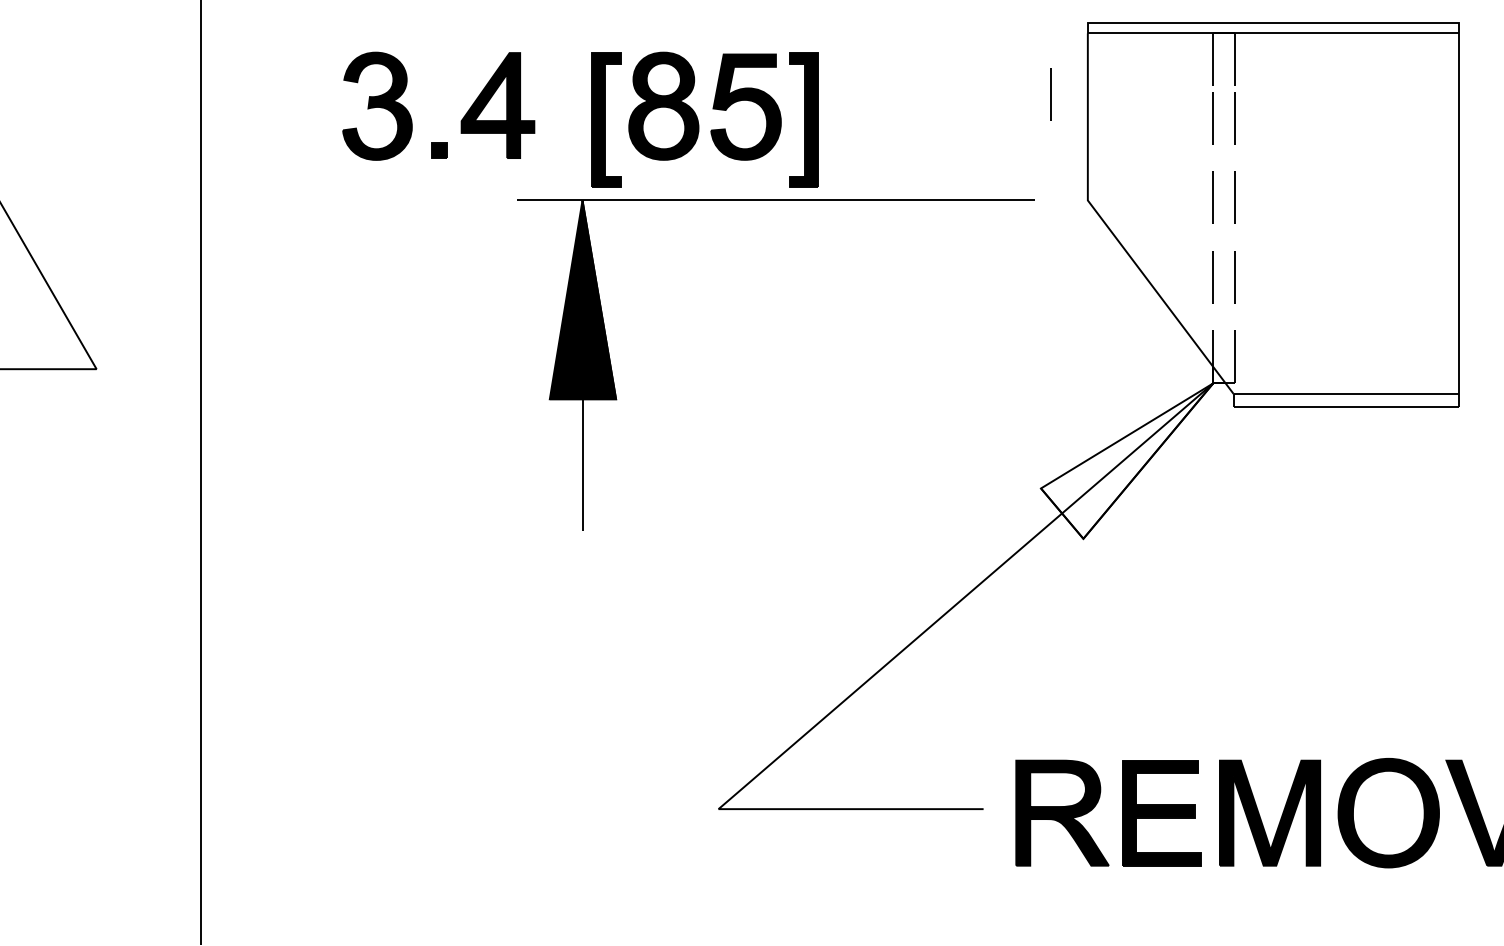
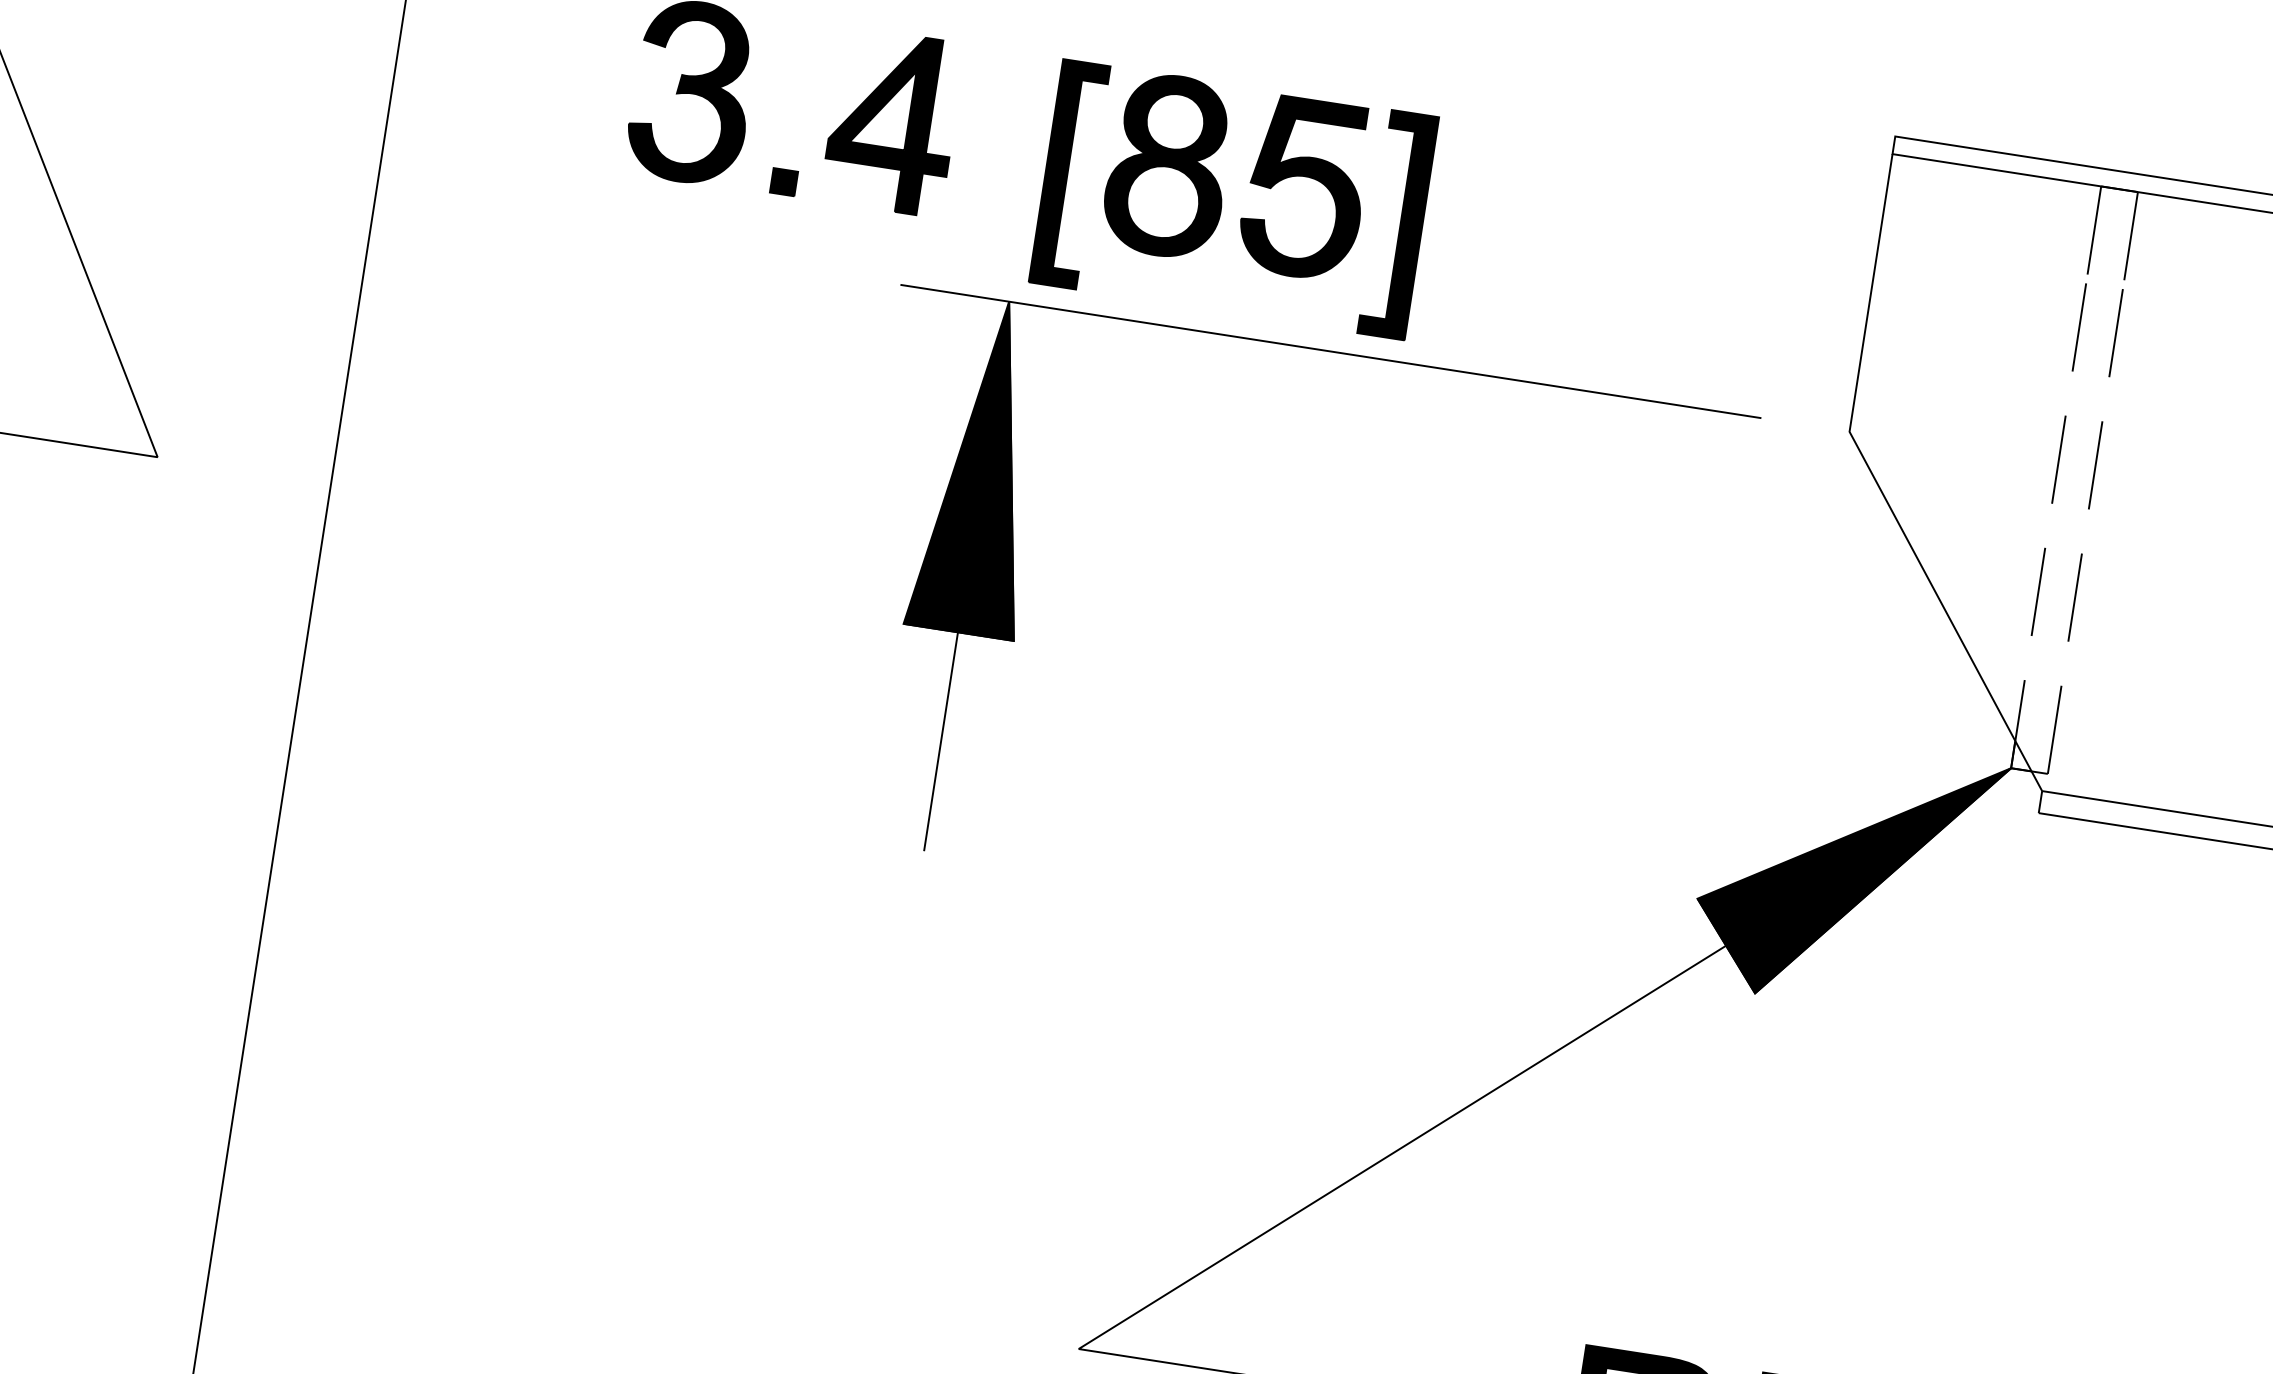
line: (1050, 94) -> (1814, 245), removed
fill: (1127, 460) -> (1848, 874), added

